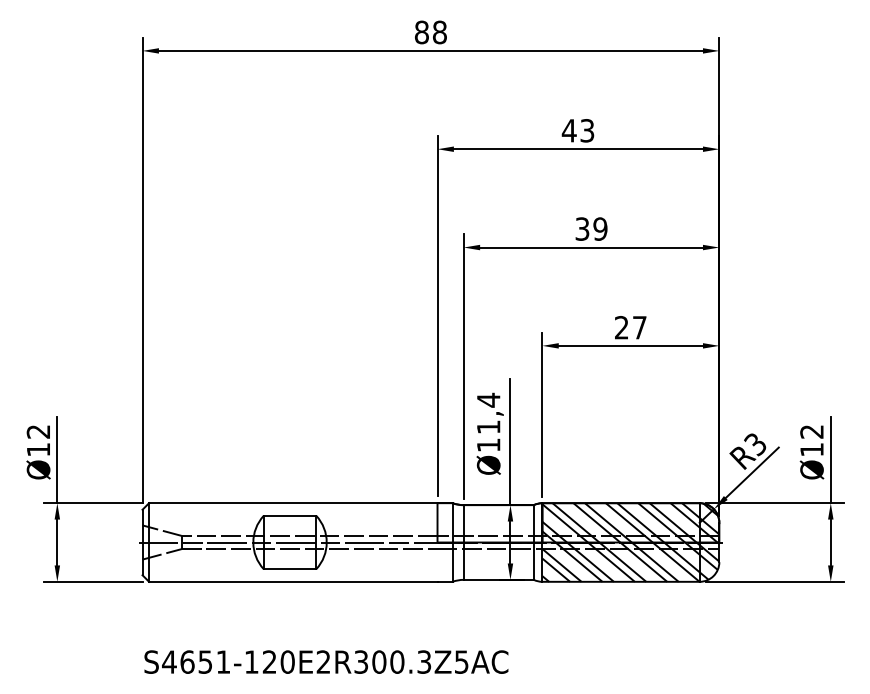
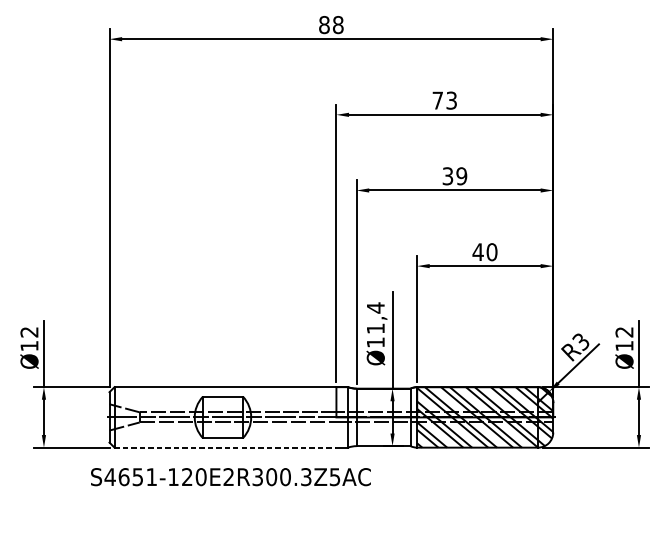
text: (568, 130) -> (437, 100), 43 -> 73
text: (630, 327) -> (484, 251), 27 -> 40
line: (293, 581) -> (225, 447), solid -> dashed
text: (326, 661) -> (231, 476), moved

